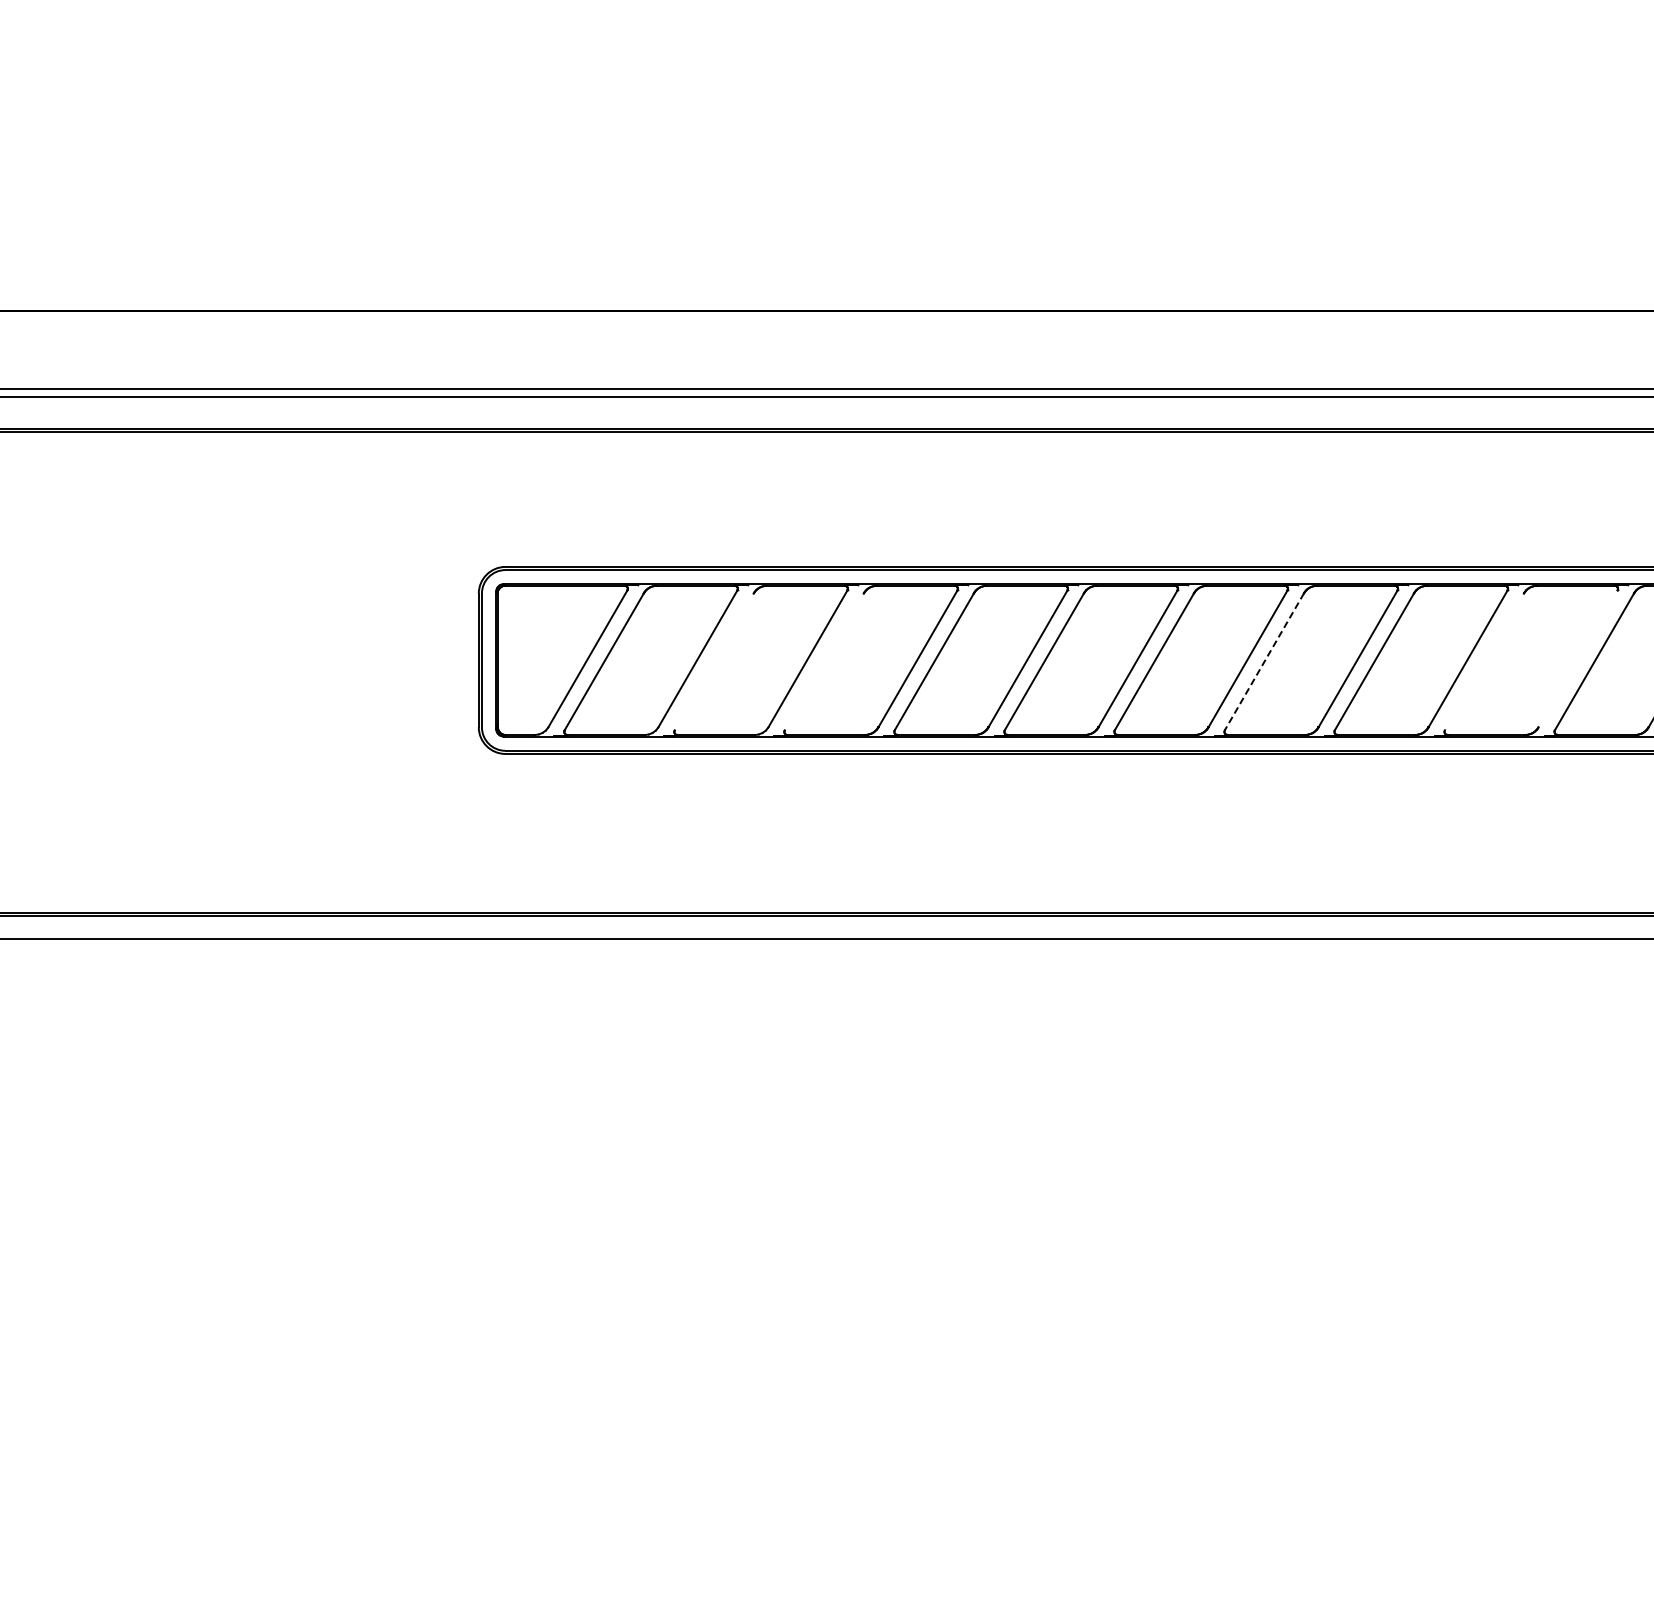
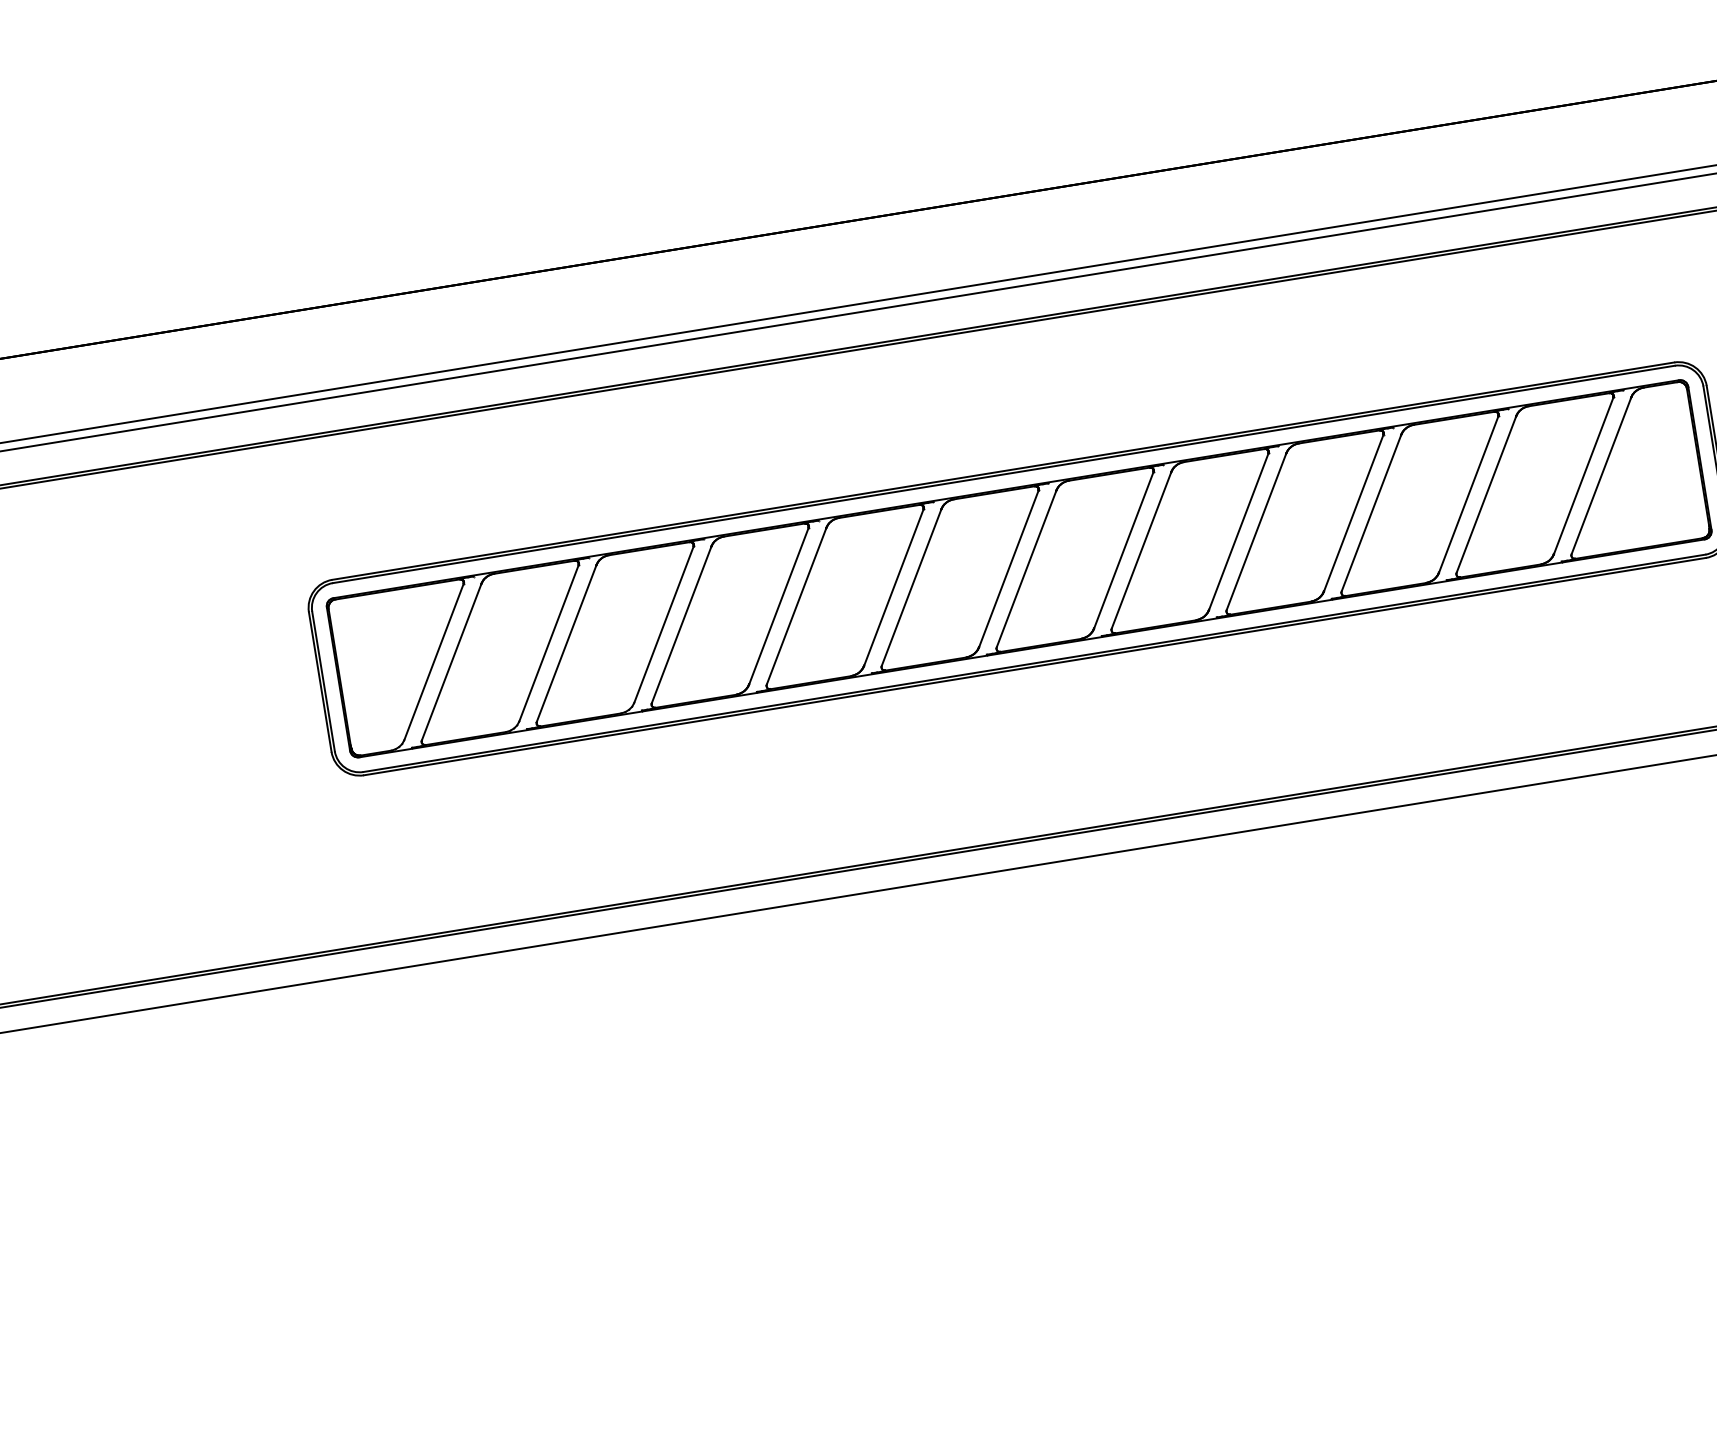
line: (1577, 658) -> (1468, 494), added
line: (714, 661) -> (566, 643), added
line: (824, 661) -> (681, 624), added
line: (1484, 661) -> (1371, 512), added
line: (1264, 662) -> (1141, 551), dashed -> solid

